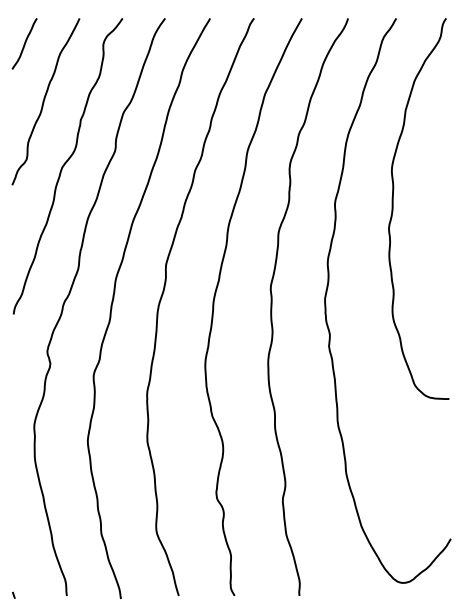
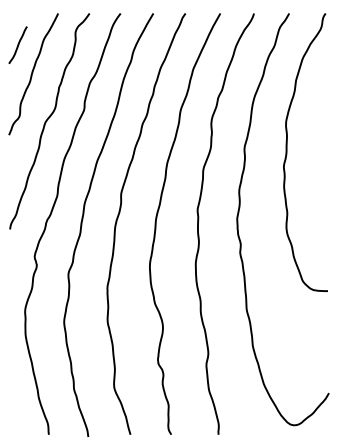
curve: (24, 43) -> (17, 44), moved
line: (13, 594) -> (9, 433), removed

